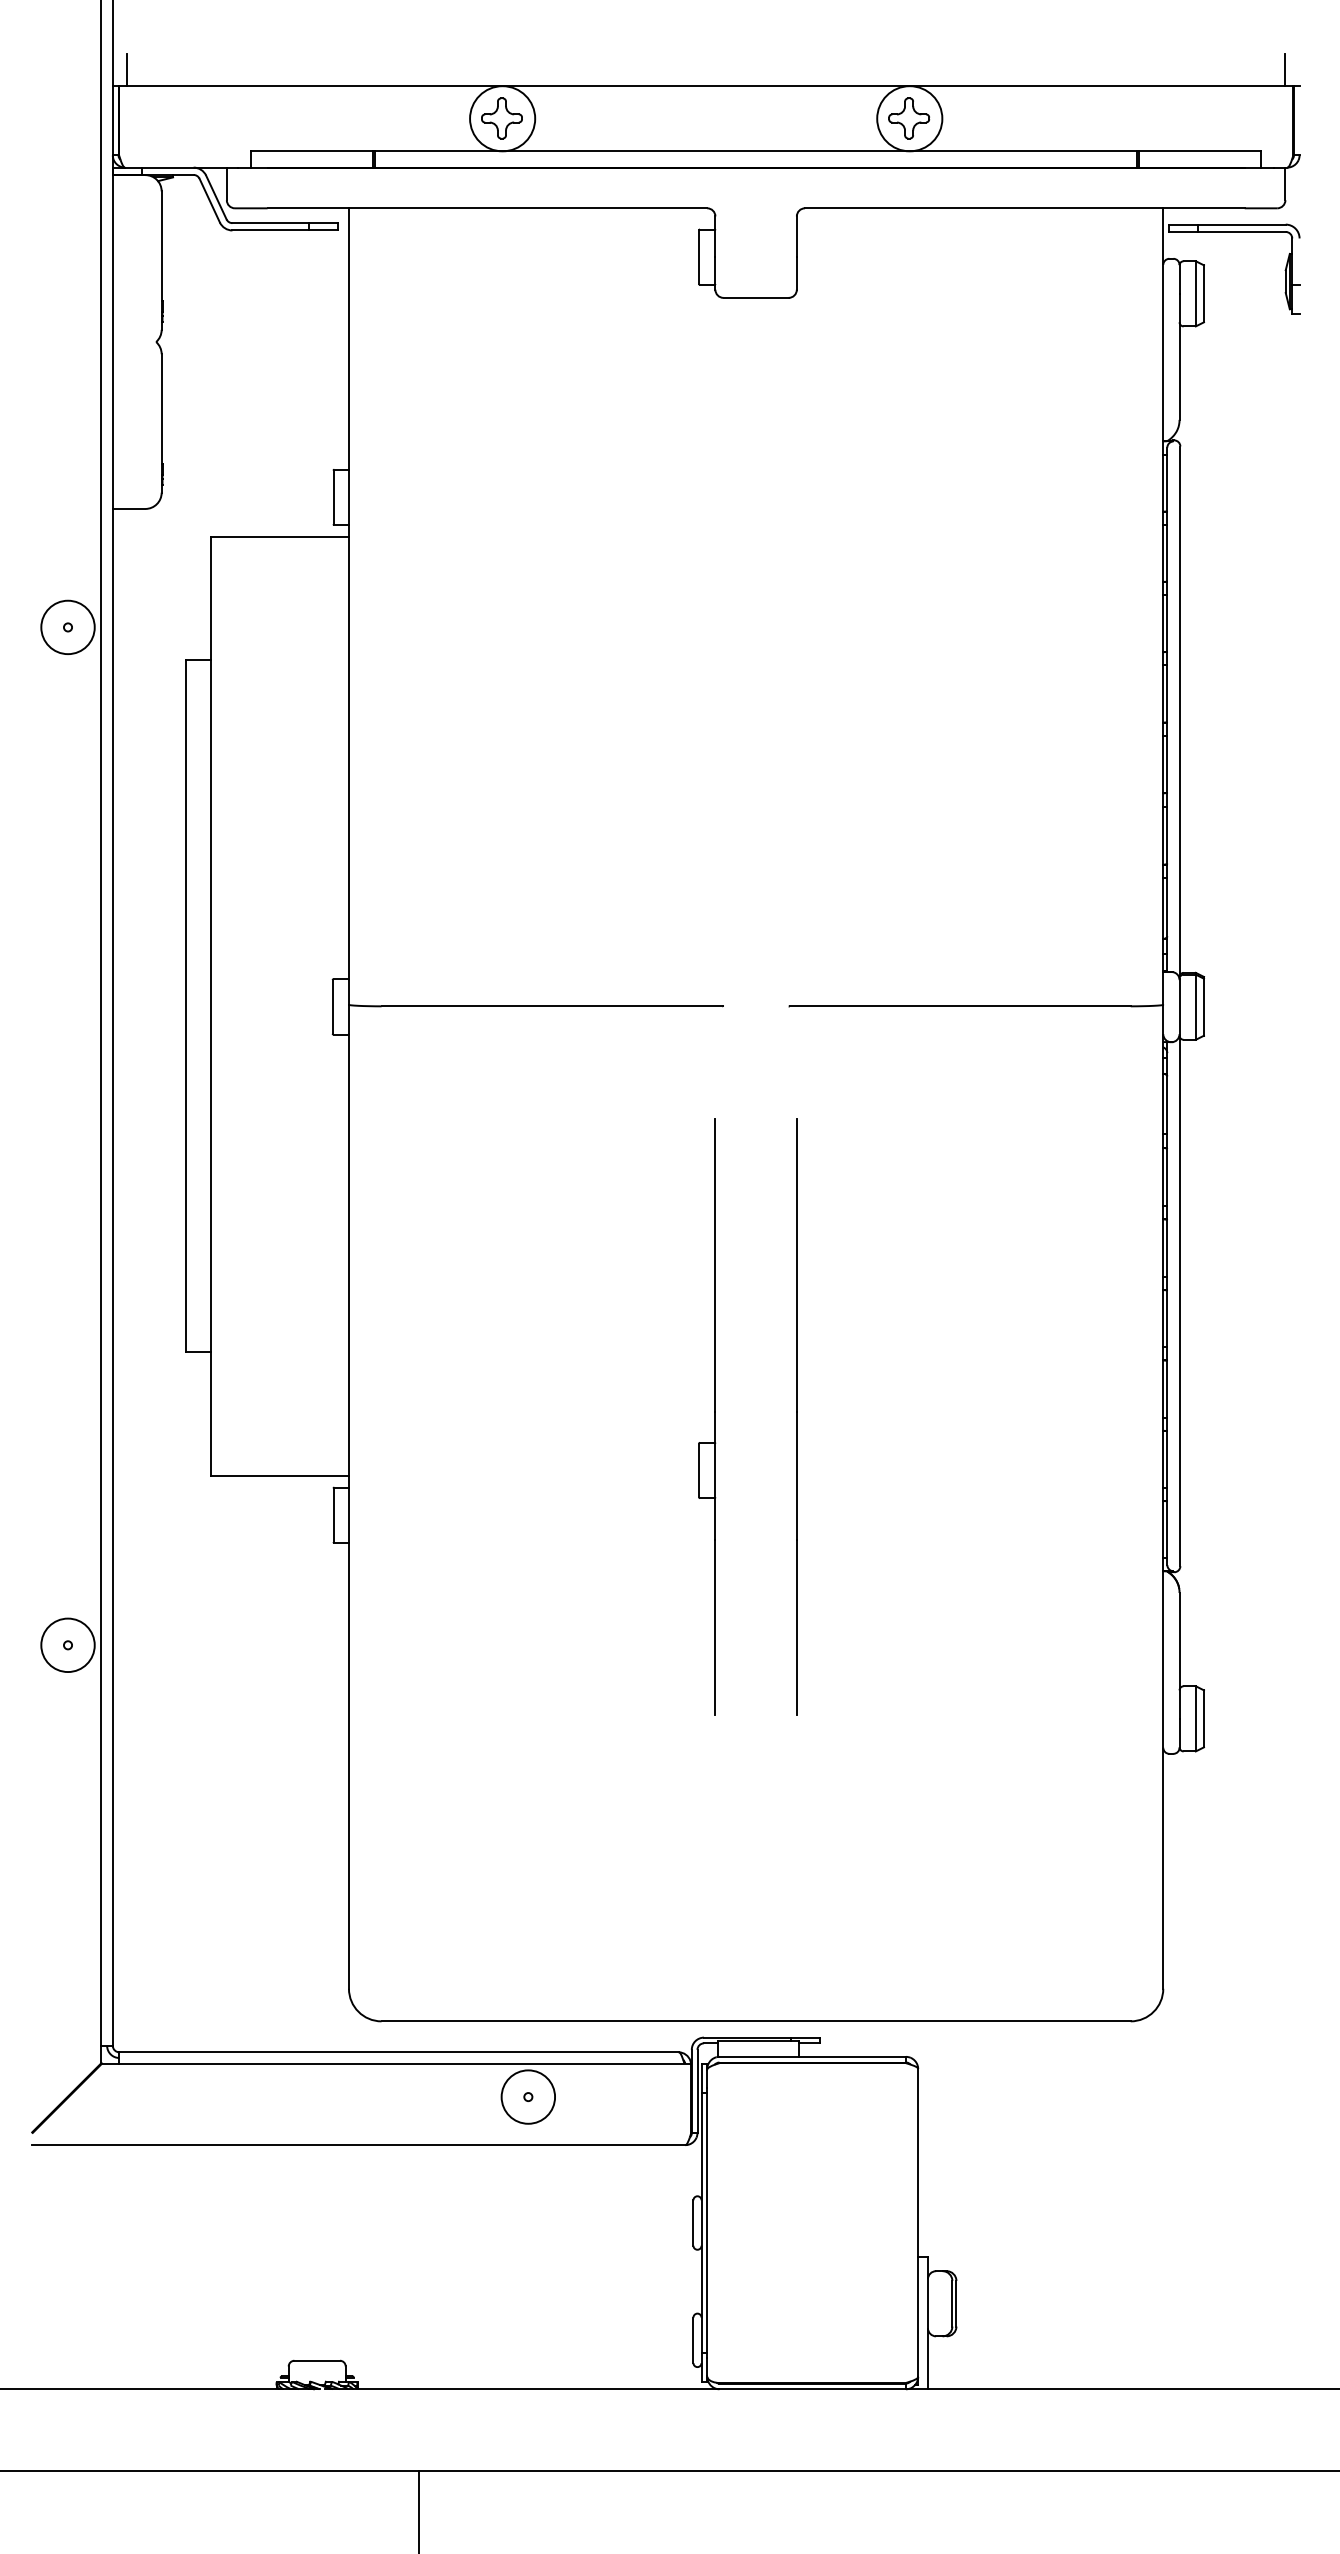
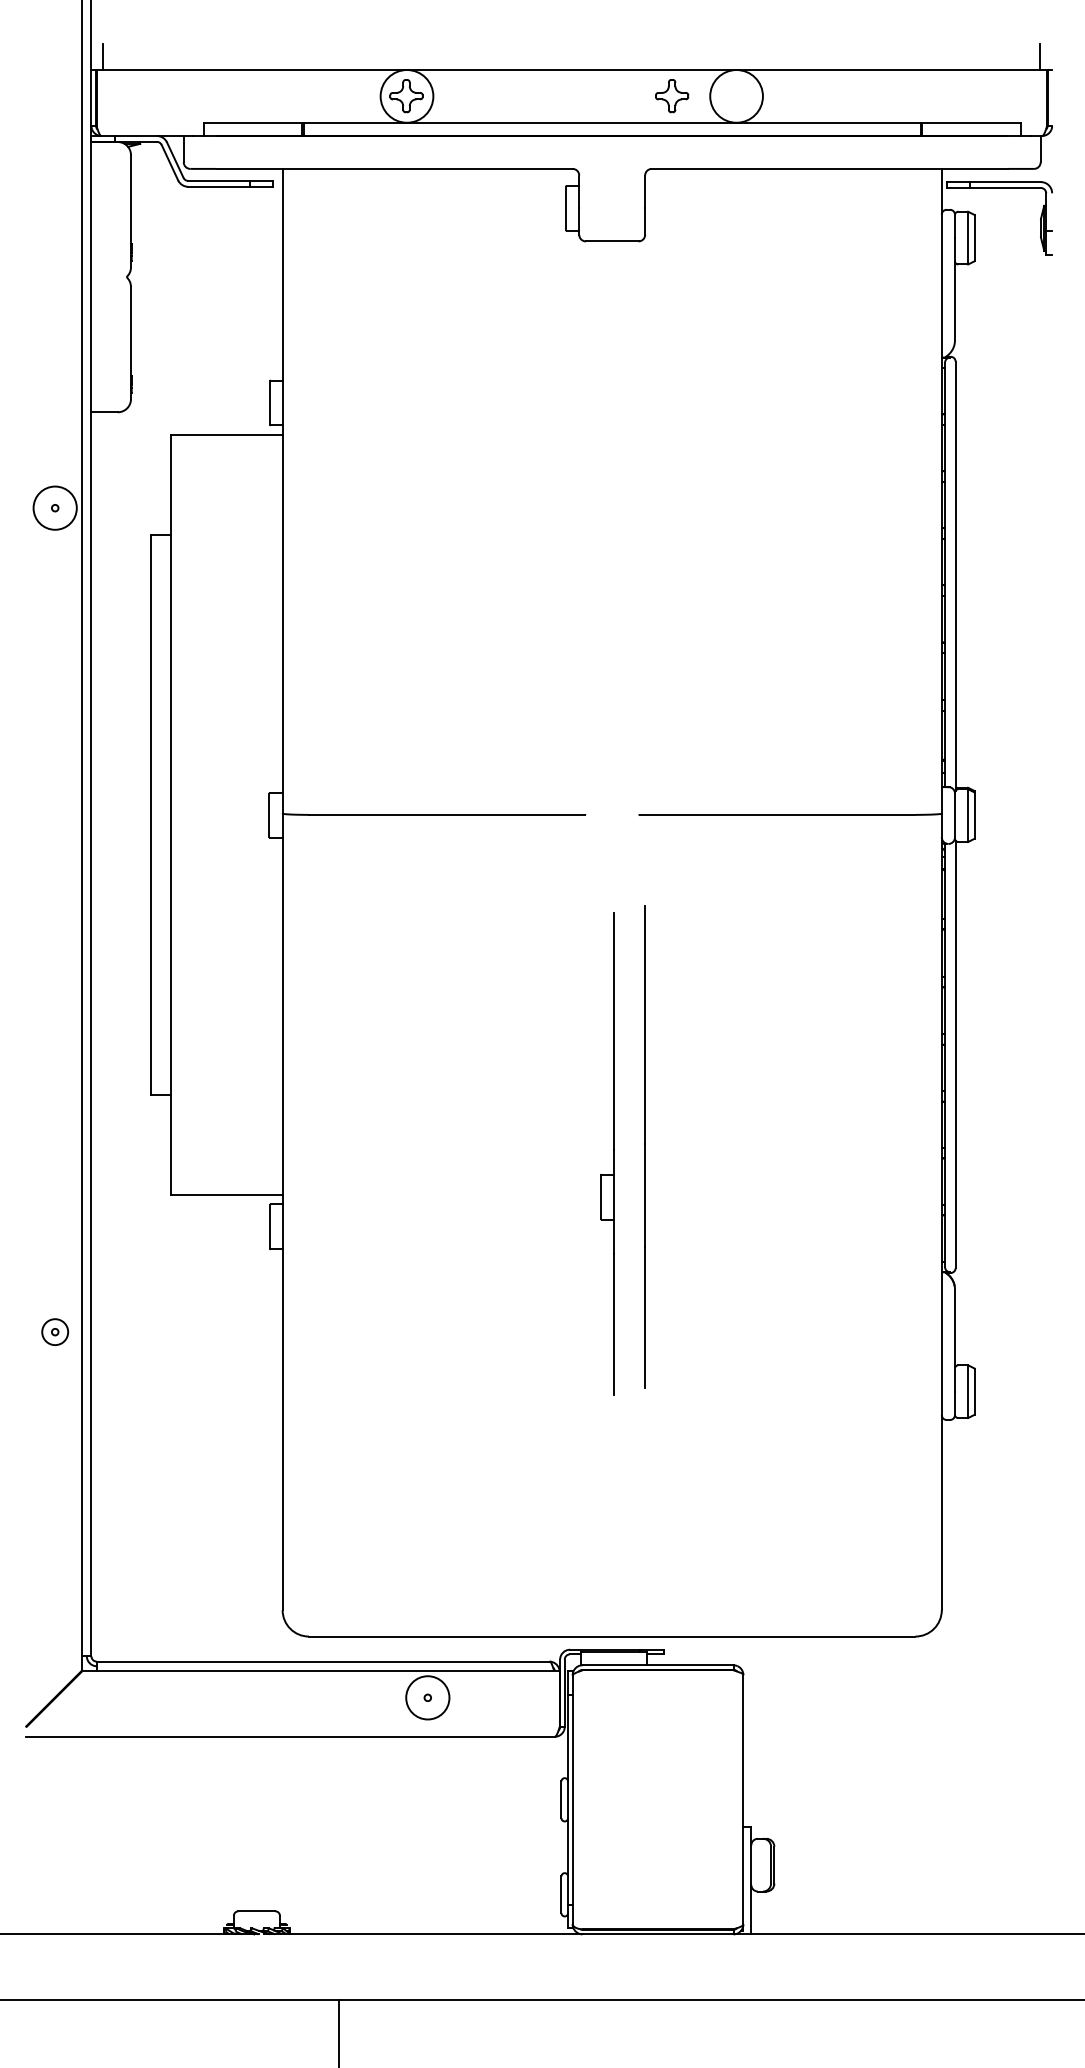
part: (909, 118) -> (672, 96), moved
part: (714, 1416) -> (613, 1153), moved
circle: (67, 1645) -> (54, 1332), size x0.6

